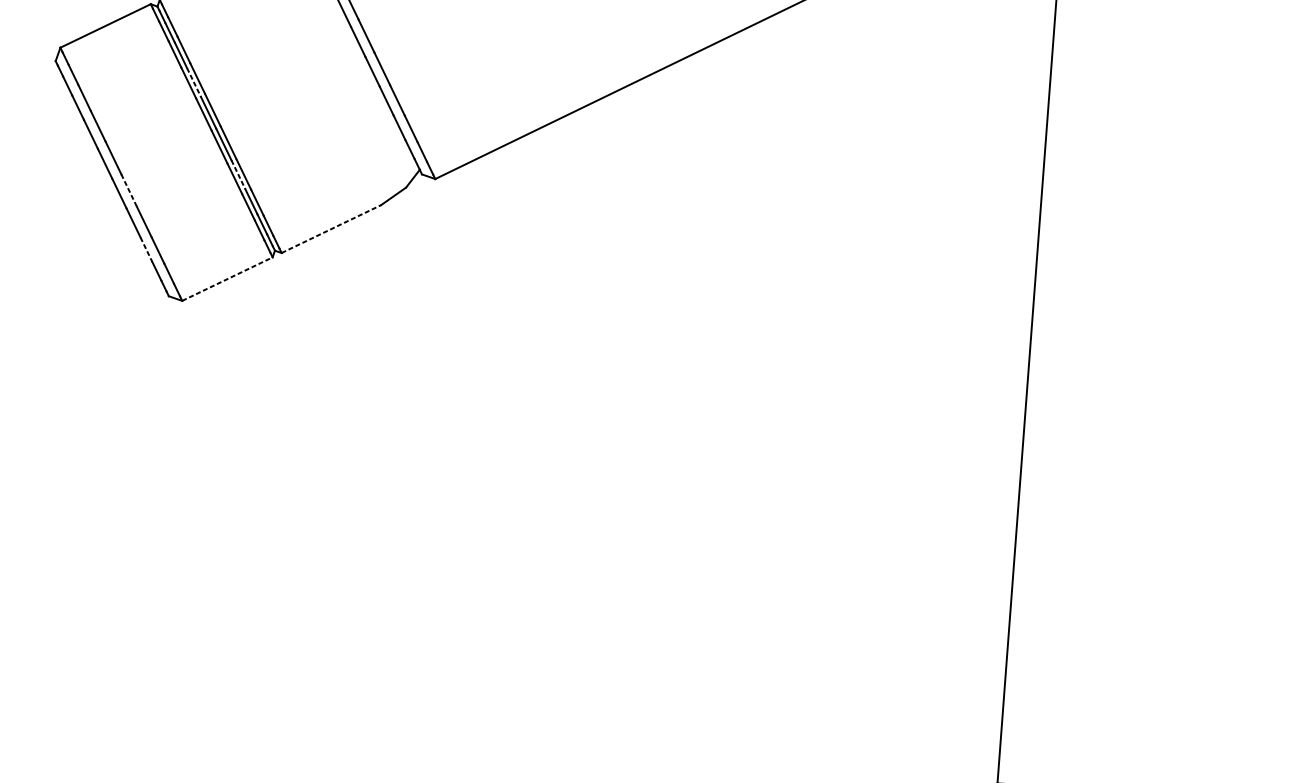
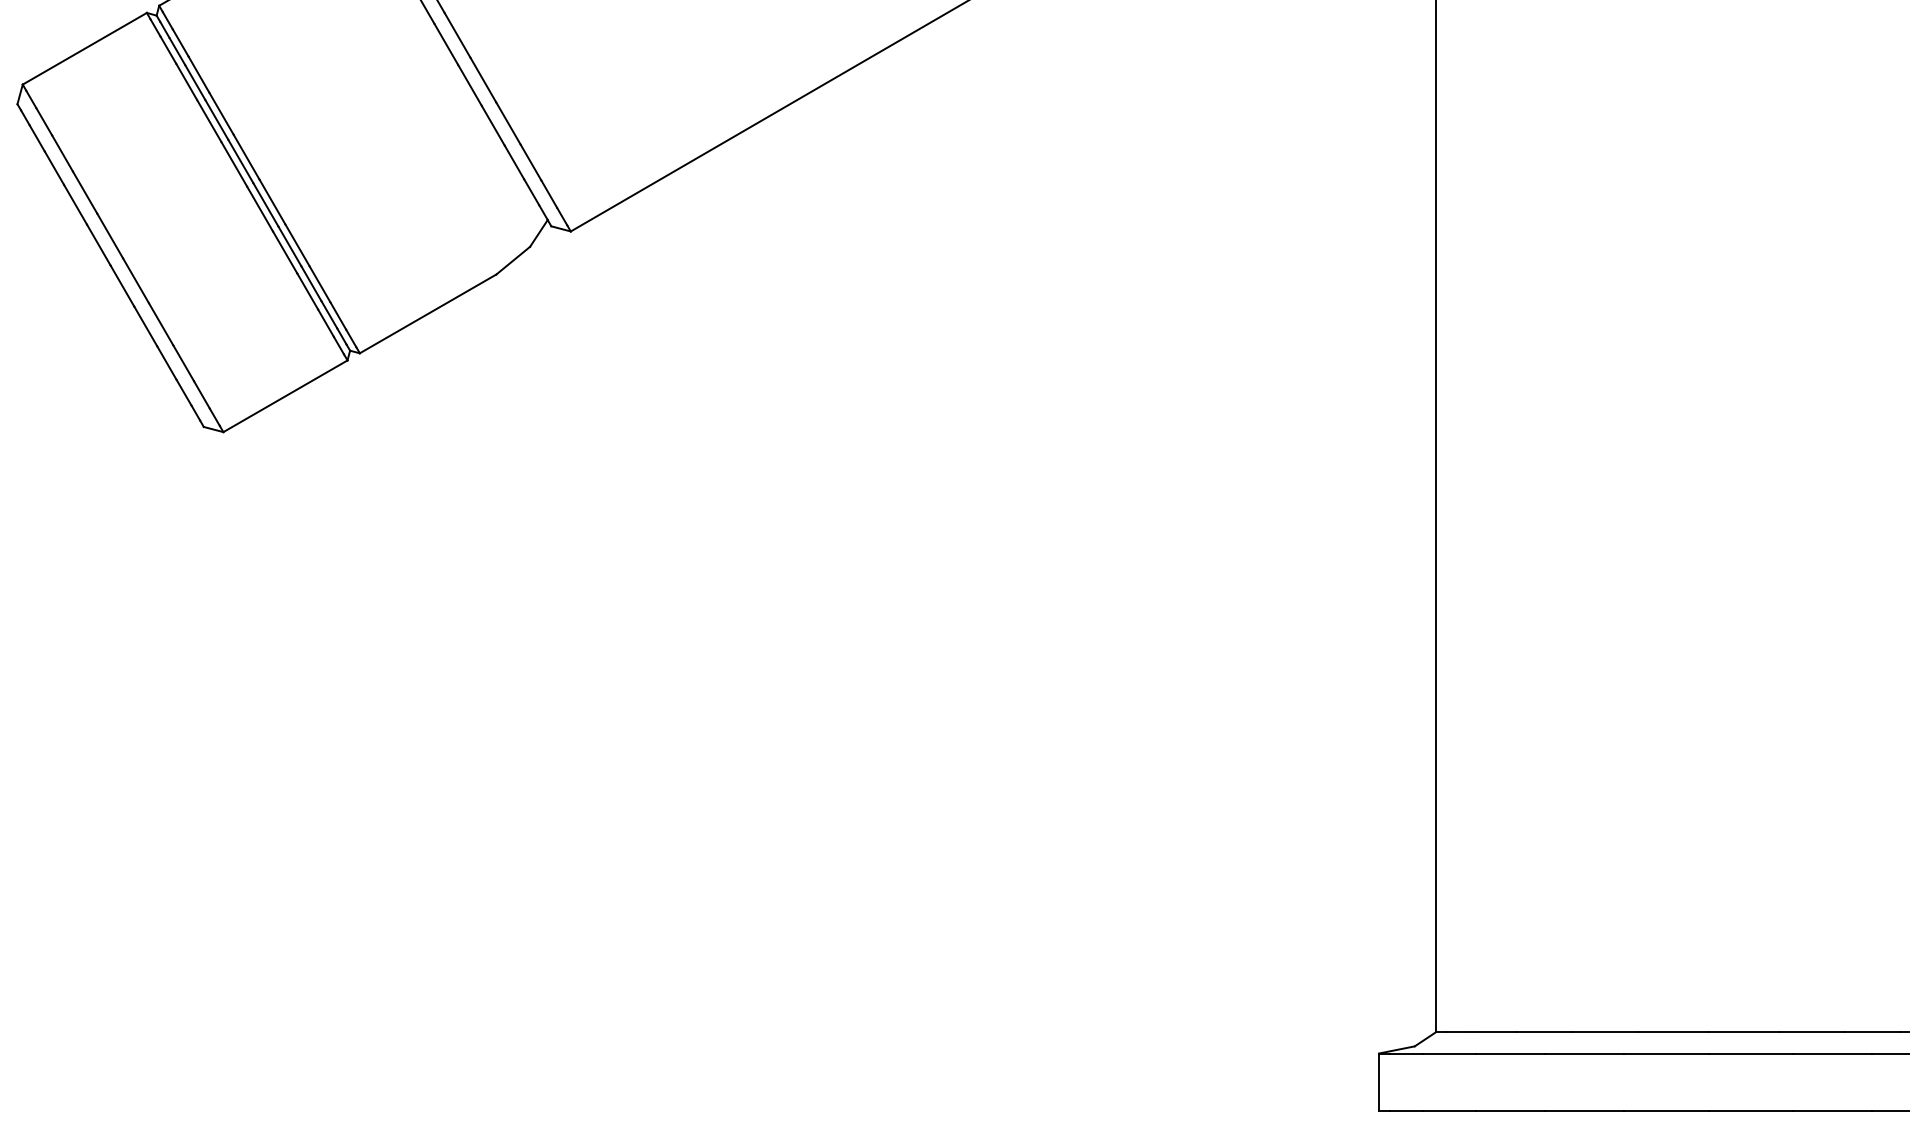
line: (193, 82) -> (216, 119), dashed -> solid
line: (238, 174) -> (289, 246), dashed -> solid
line: (129, 190) -> (136, 280), dashed -> solid
line: (331, 228) -> (428, 313), dashed -> solid
line: (146, 250) -> (167, 363), dashed -> solid
line: (227, 279) -> (285, 396), dashed -> solid

